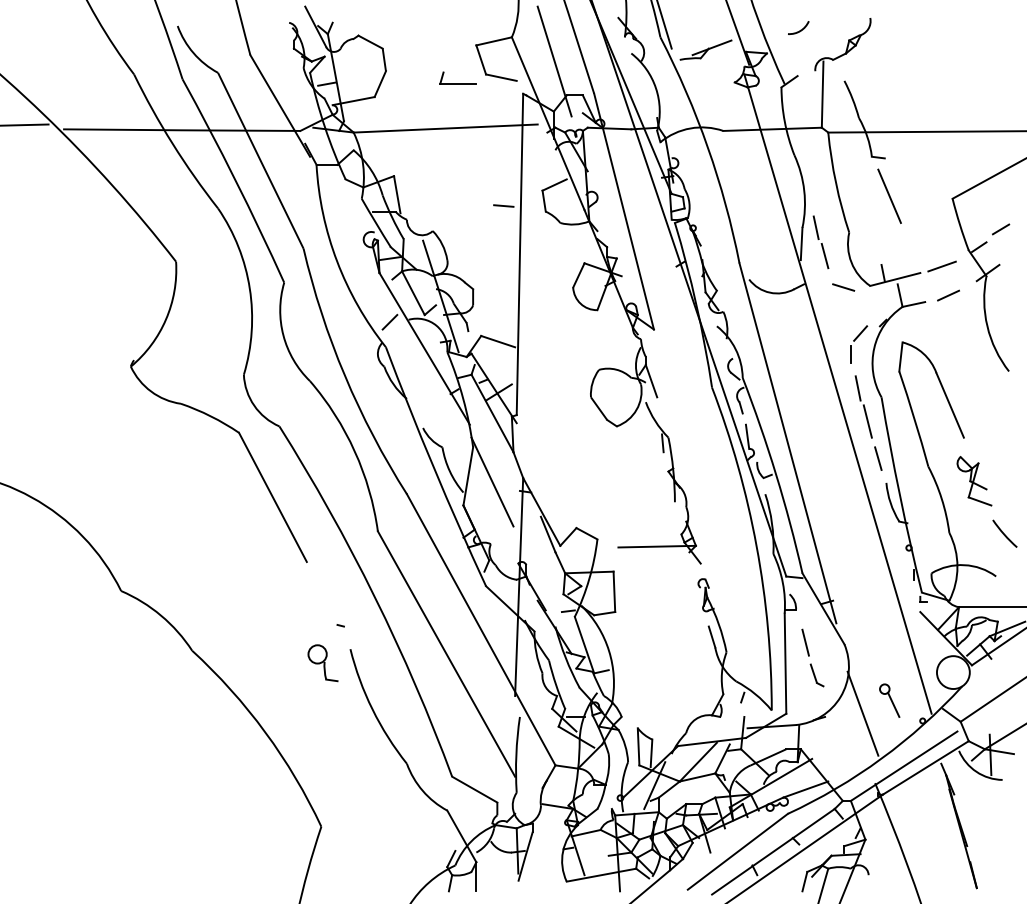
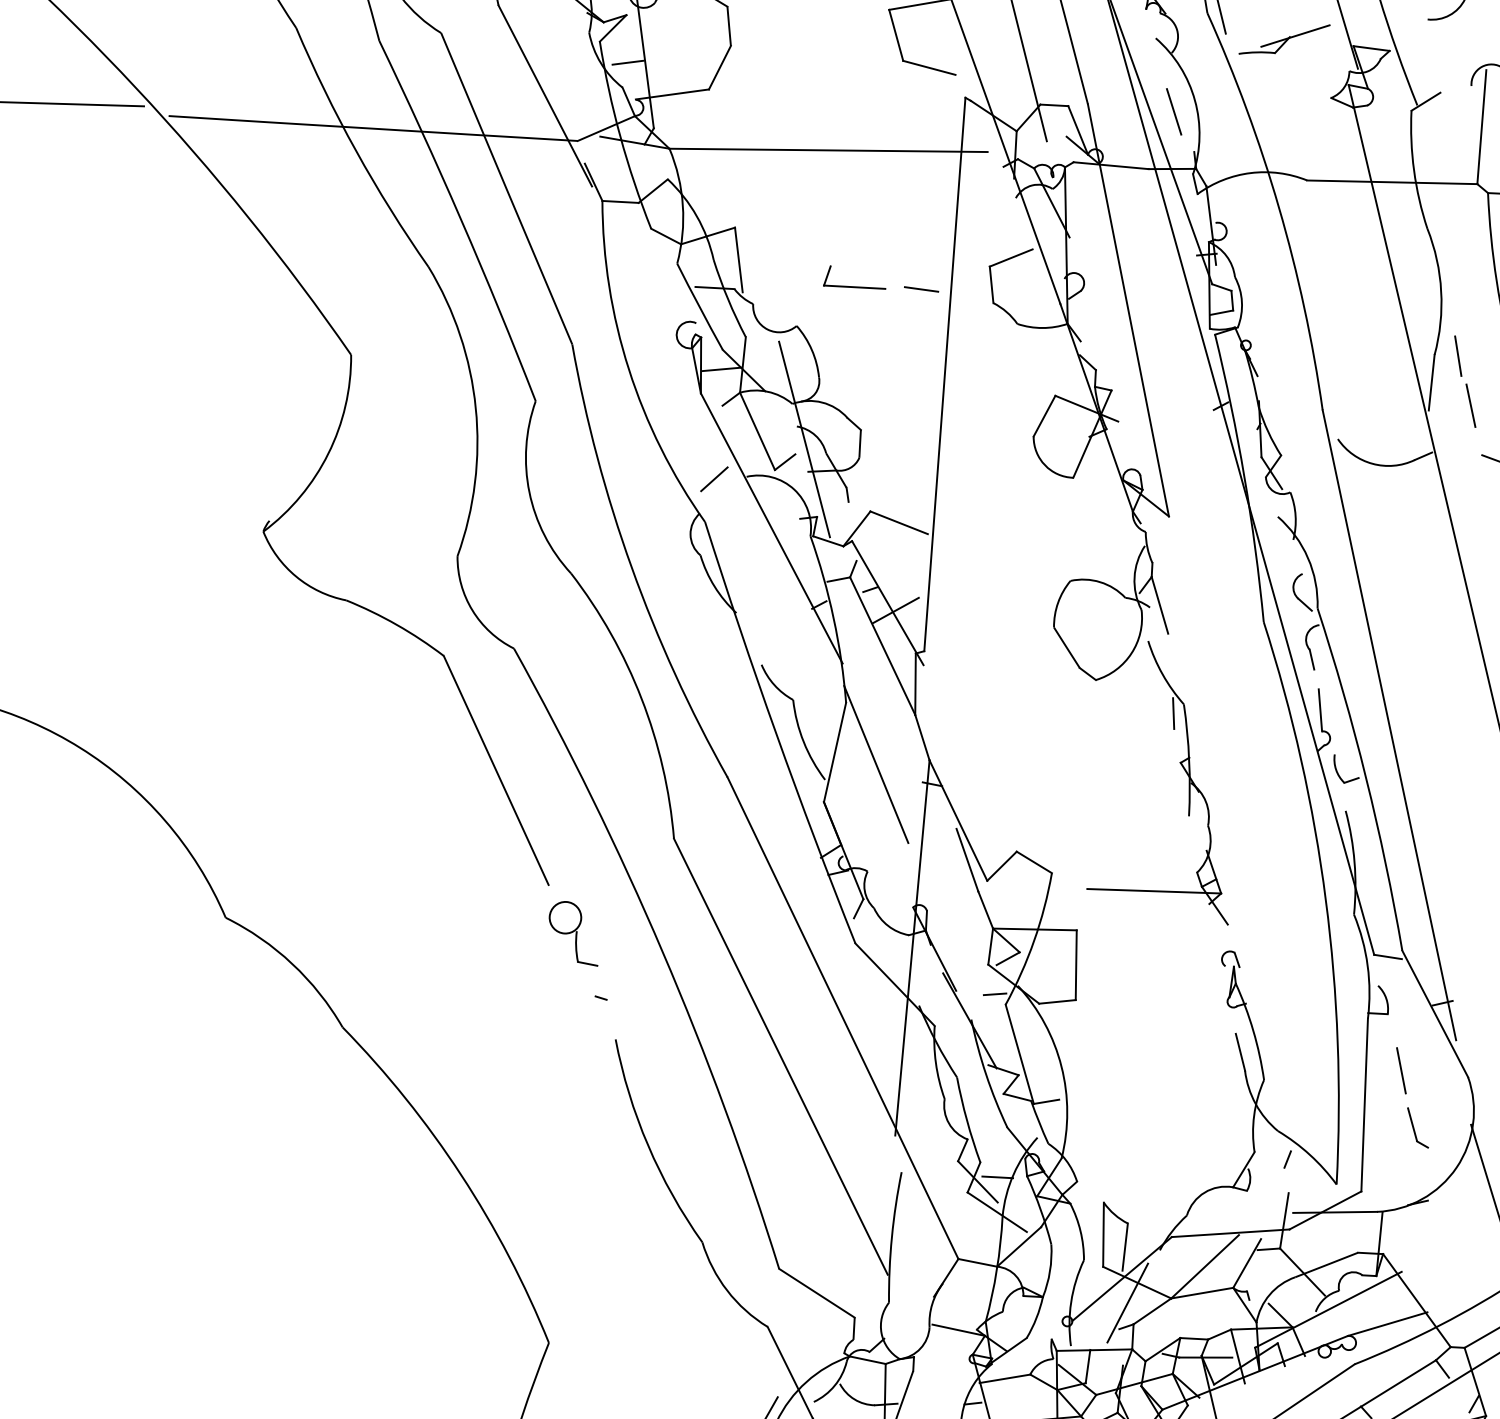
part: (457, 77) -> (854, 276), moved
line: (644, 95) -> (1174, 111), added
part: (322, 663) -> (573, 933), moved

